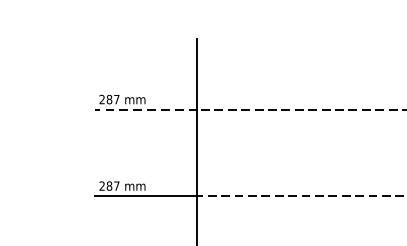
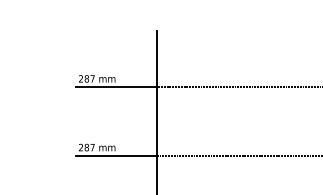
line: (146, 109) -> (116, 86), dashed -> solid

